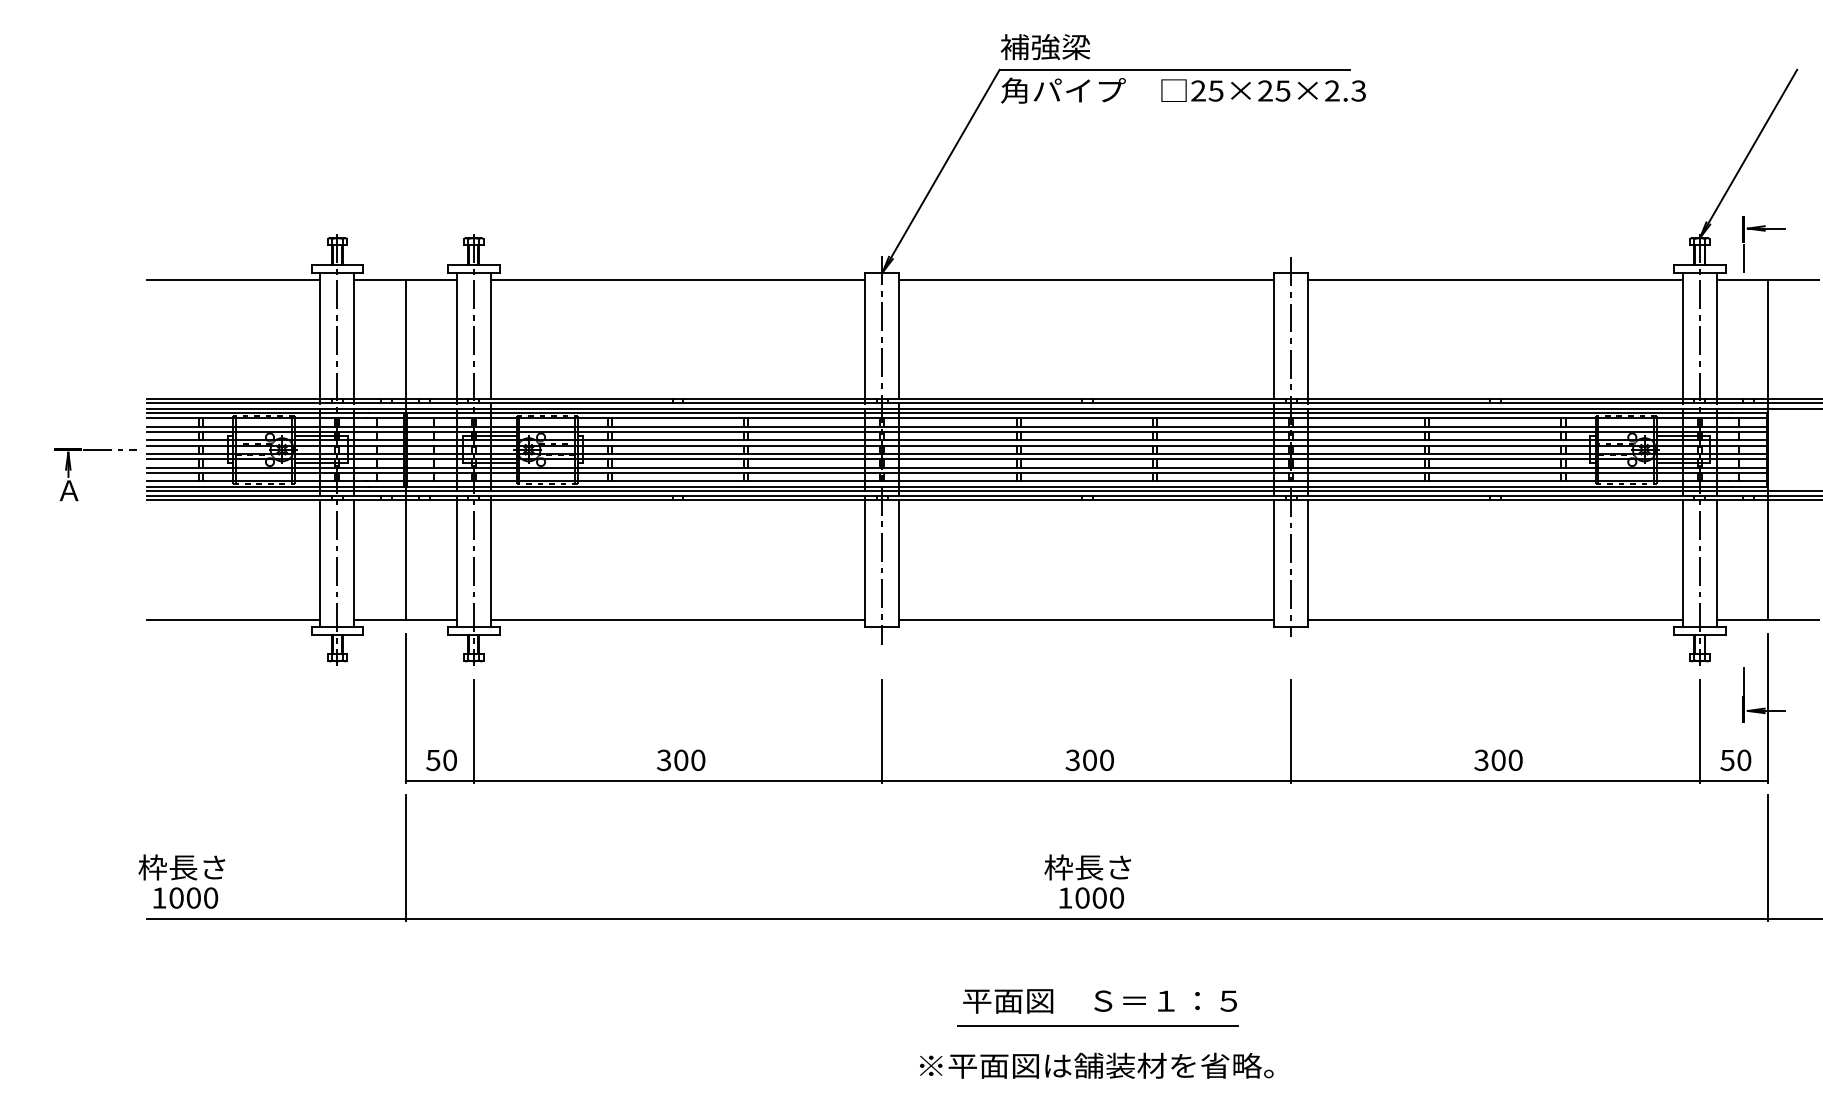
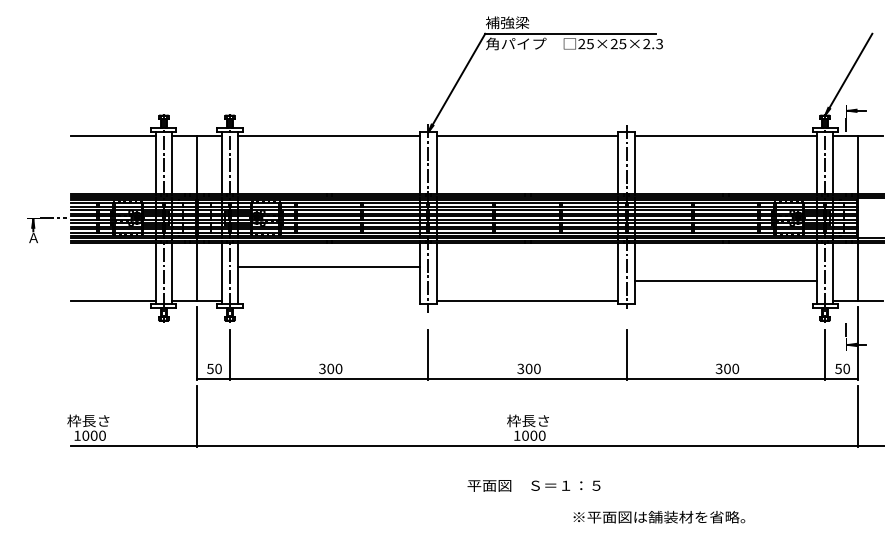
line: (678, 619) -> (329, 266), moved
line: (1494, 619) -> (725, 280), moved
line: (1096, 1025) -> (532, 497), removed
text: (1096, 1064) -> (659, 516), moved

